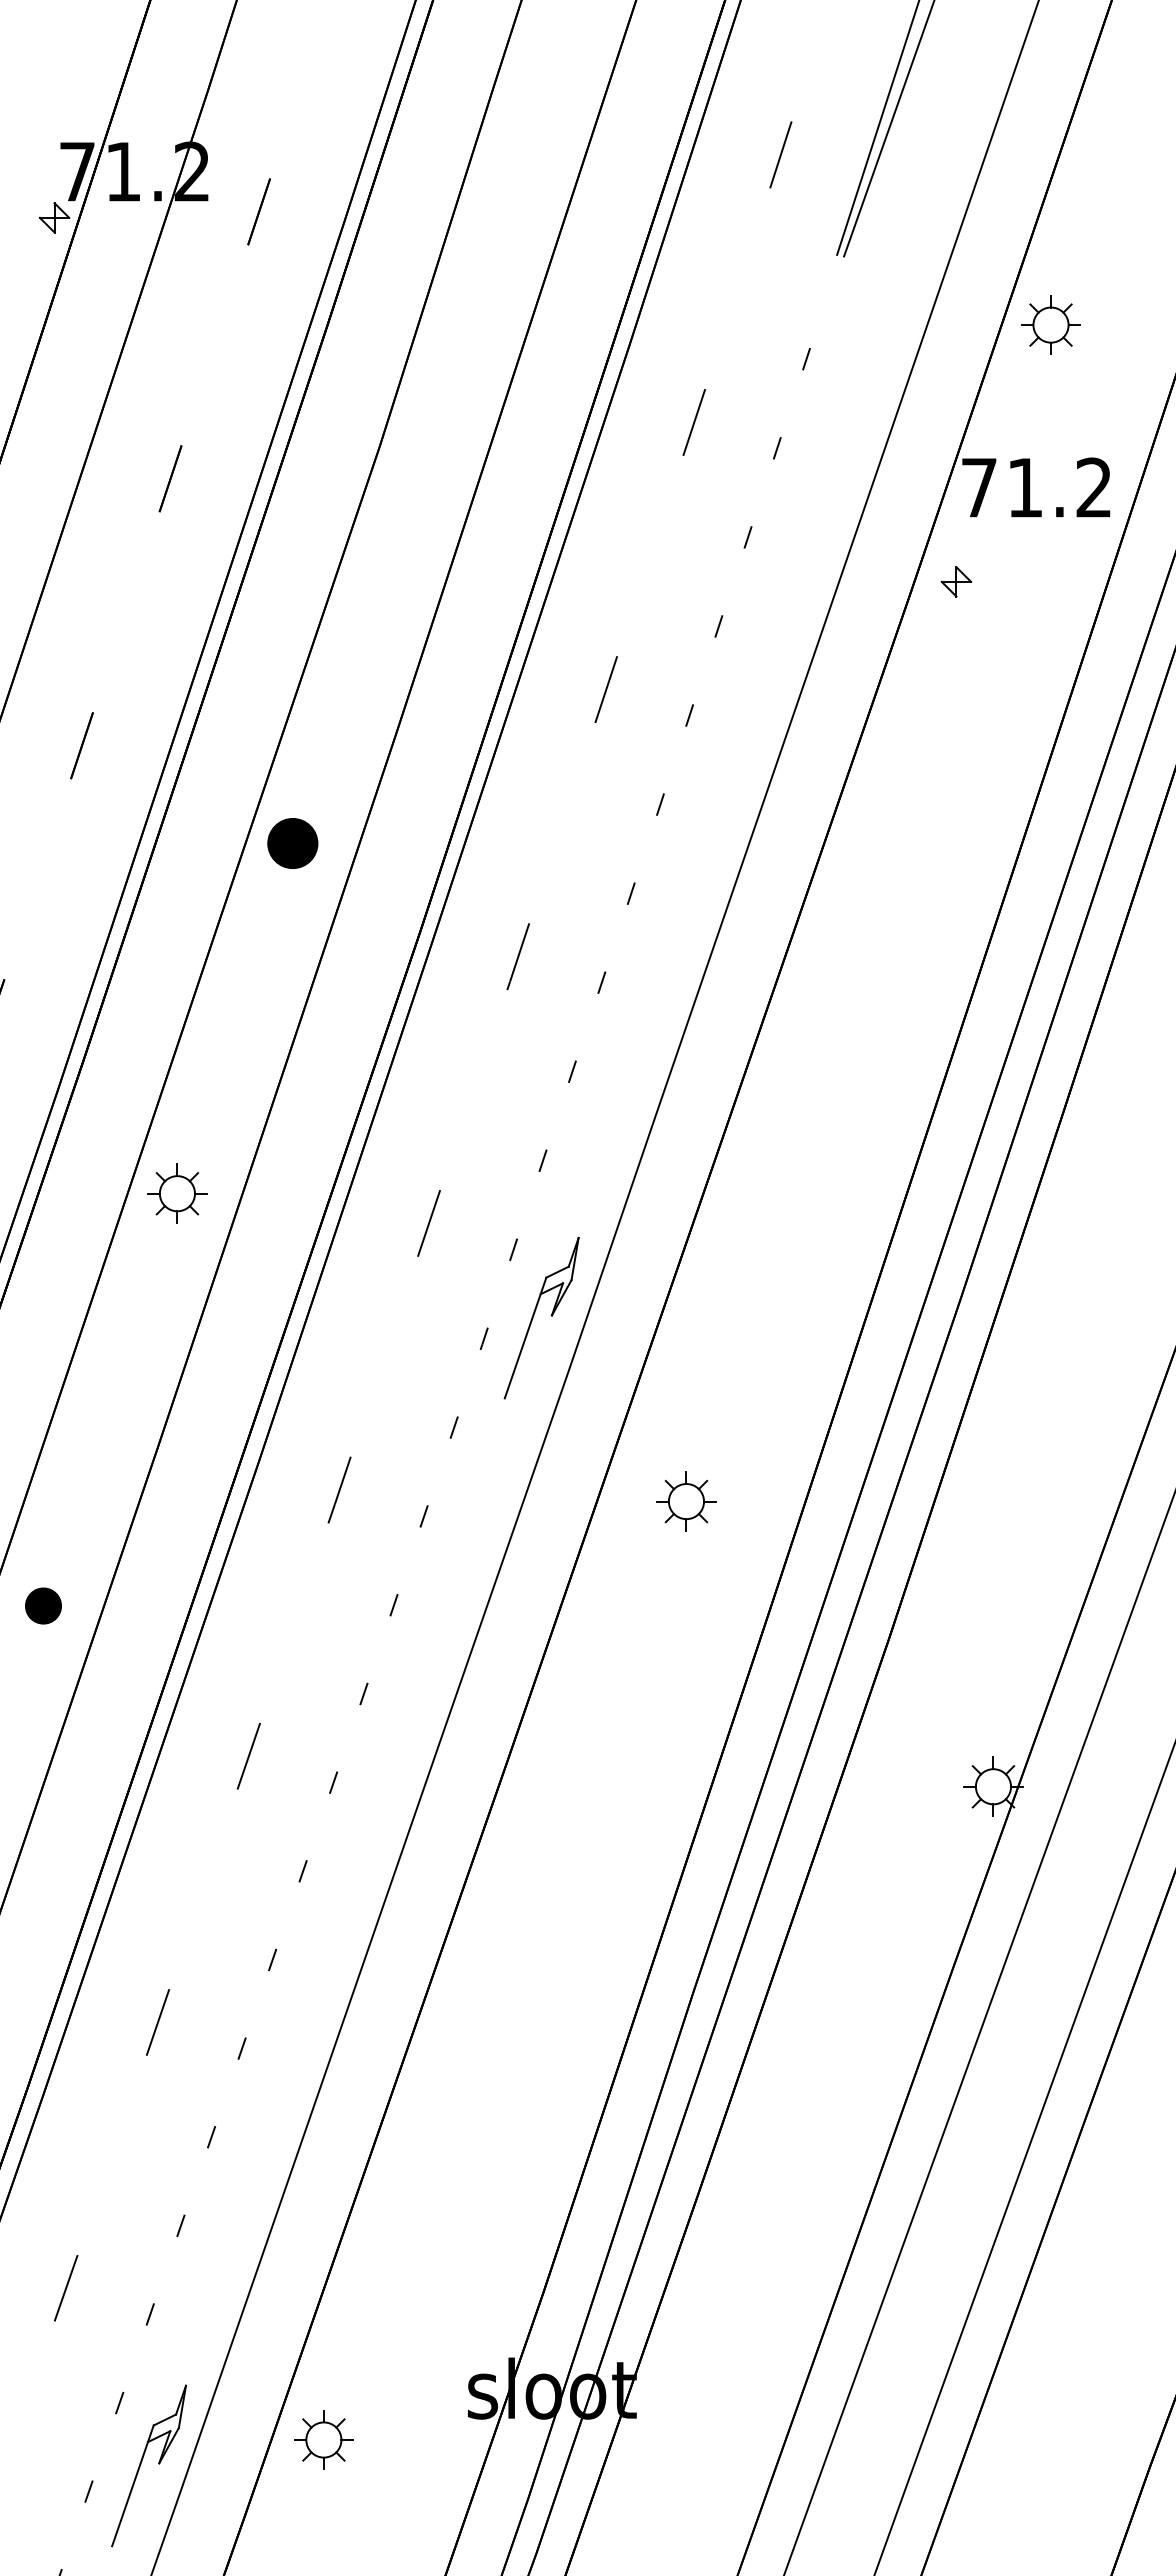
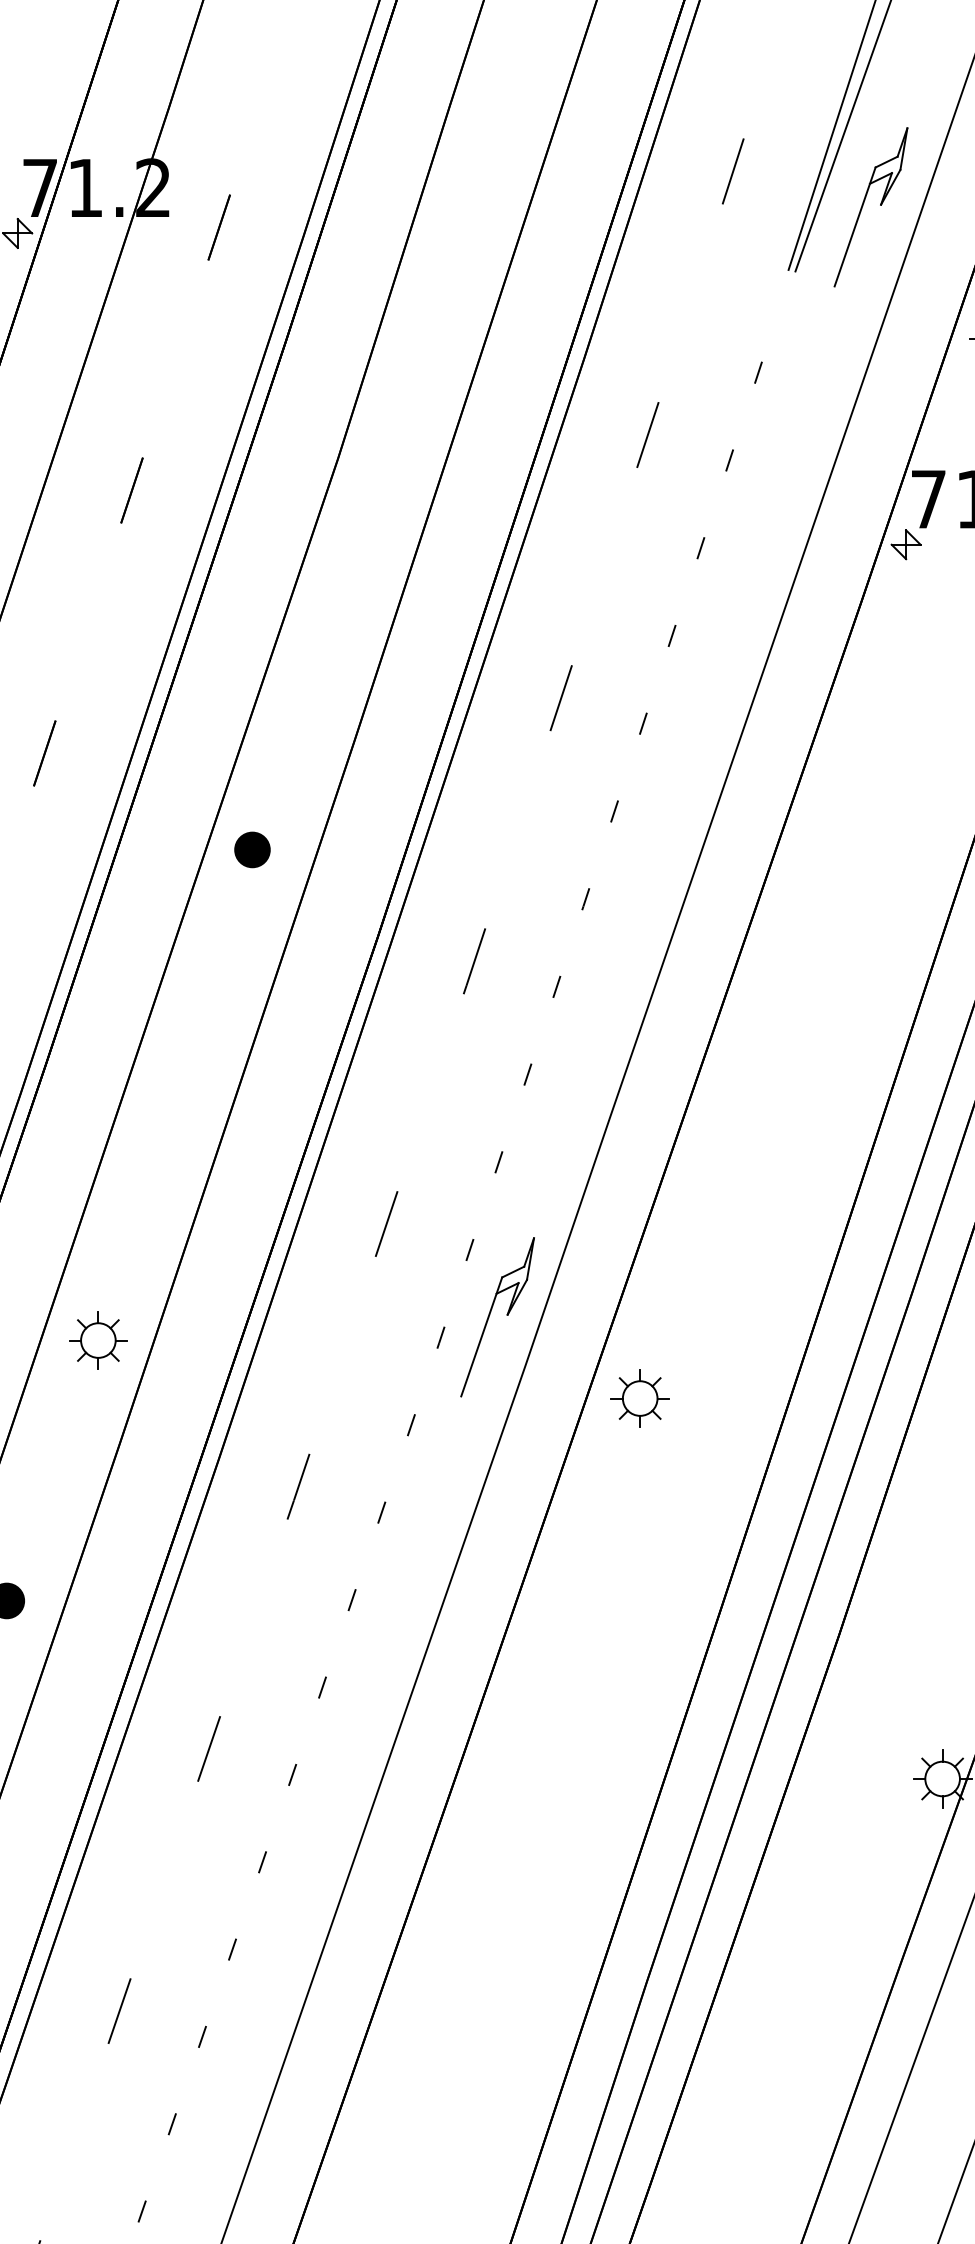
part: (913, 189) -> (863, 205), added
part: (956, 581) -> (906, 544), moved
part: (292, 843) -> (252, 849), size x0.71
part: (177, 1193) -> (98, 1340), moved
part: (686, 1501) -> (640, 1398), moved

